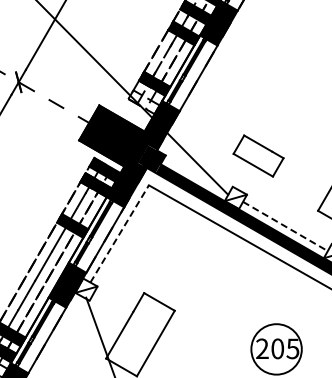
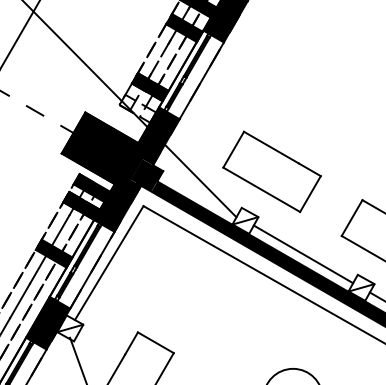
part: (258, 155) -> (271, 171), size x1.67
line: (285, 226) -> (303, 254), dashed -> solid
line: (119, 233) -> (109, 262), dashed -> solid

